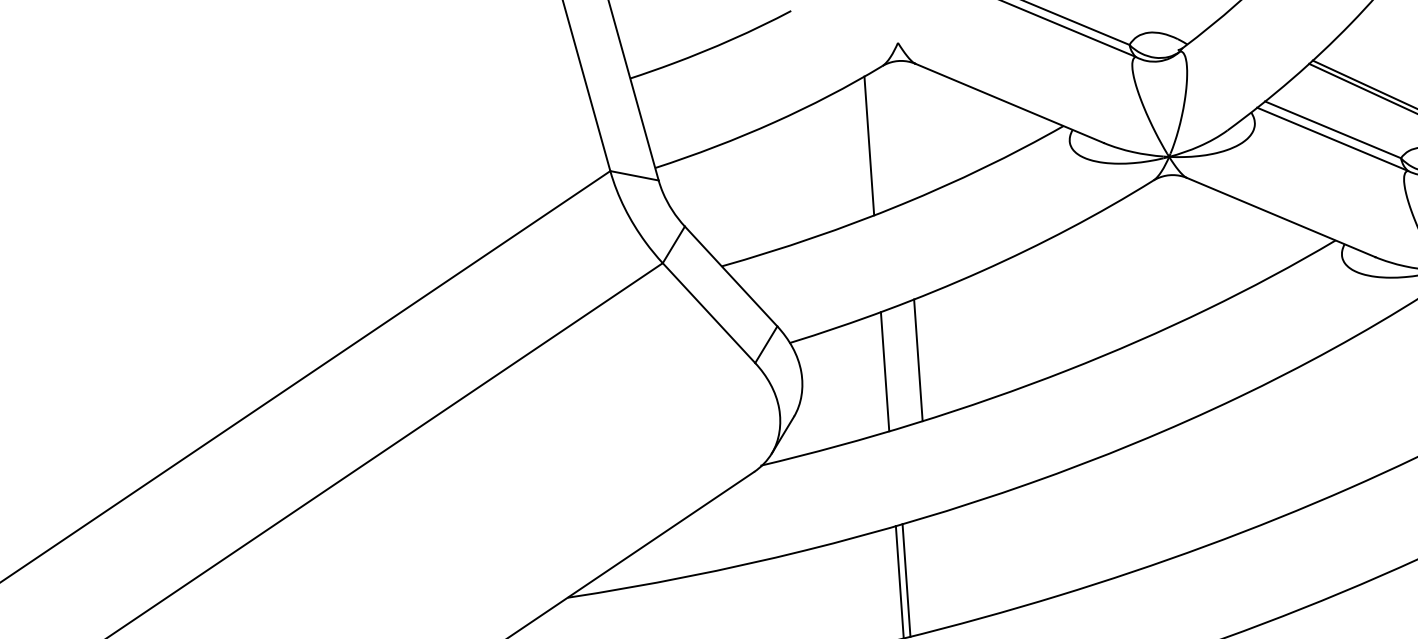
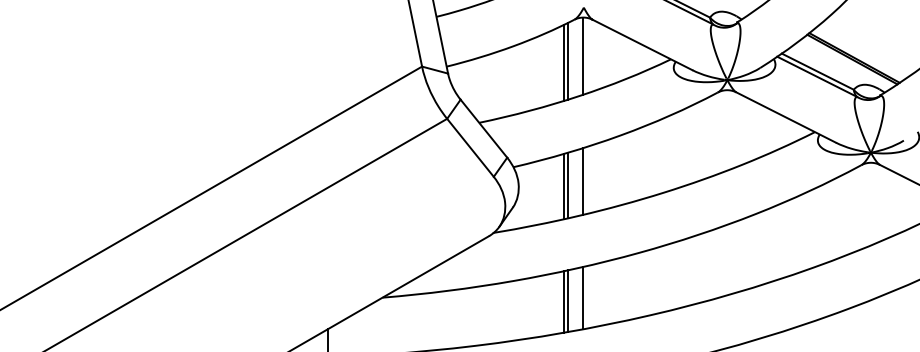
line: (901, 130) -> (582, 55), added
line: (874, 141) -> (567, 60), added
line: (890, 369) -> (567, 185), added
line: (932, 573) -> (582, 298), added

